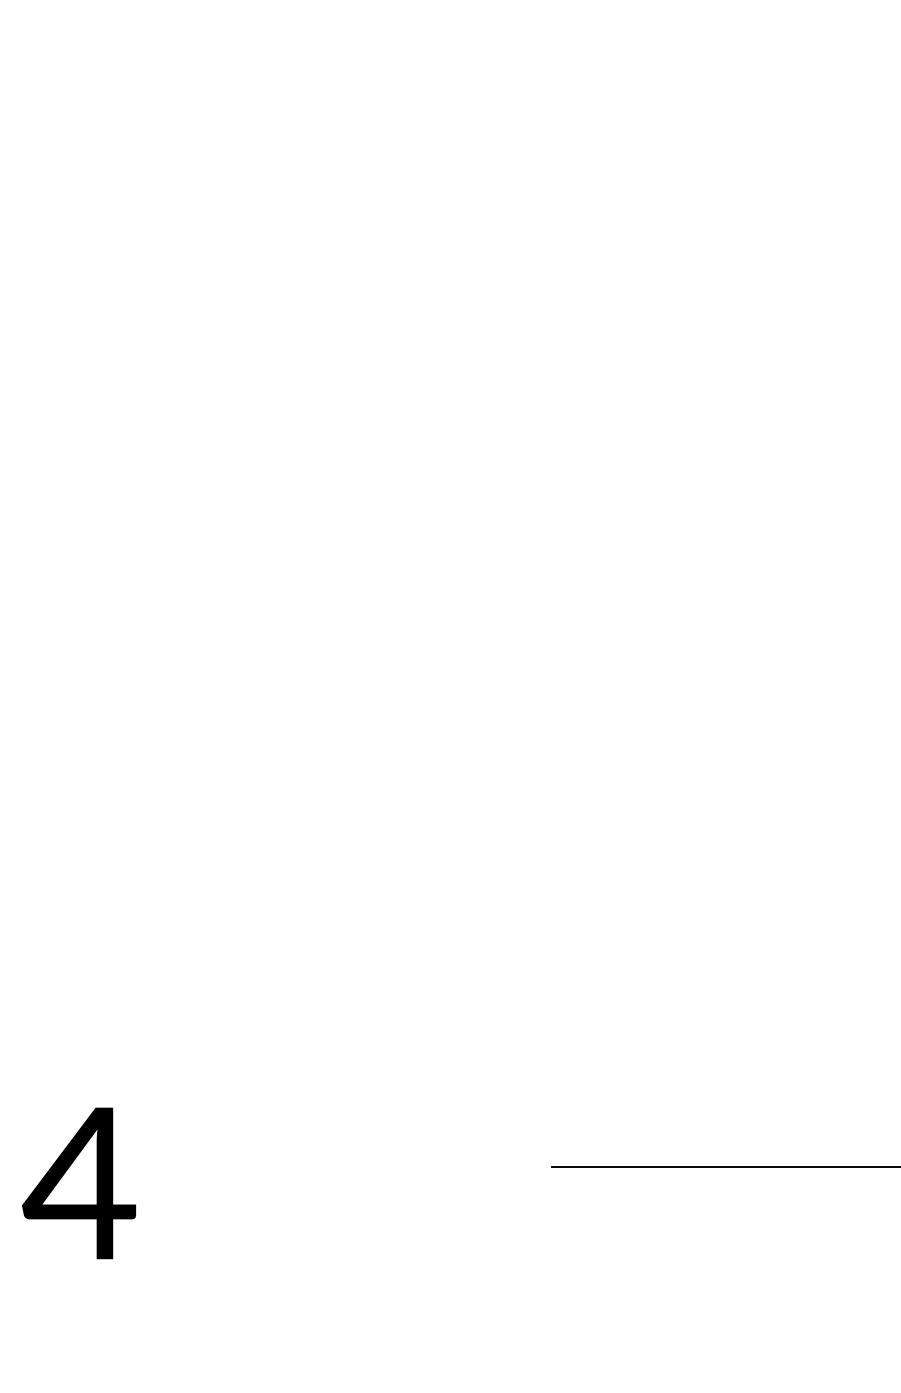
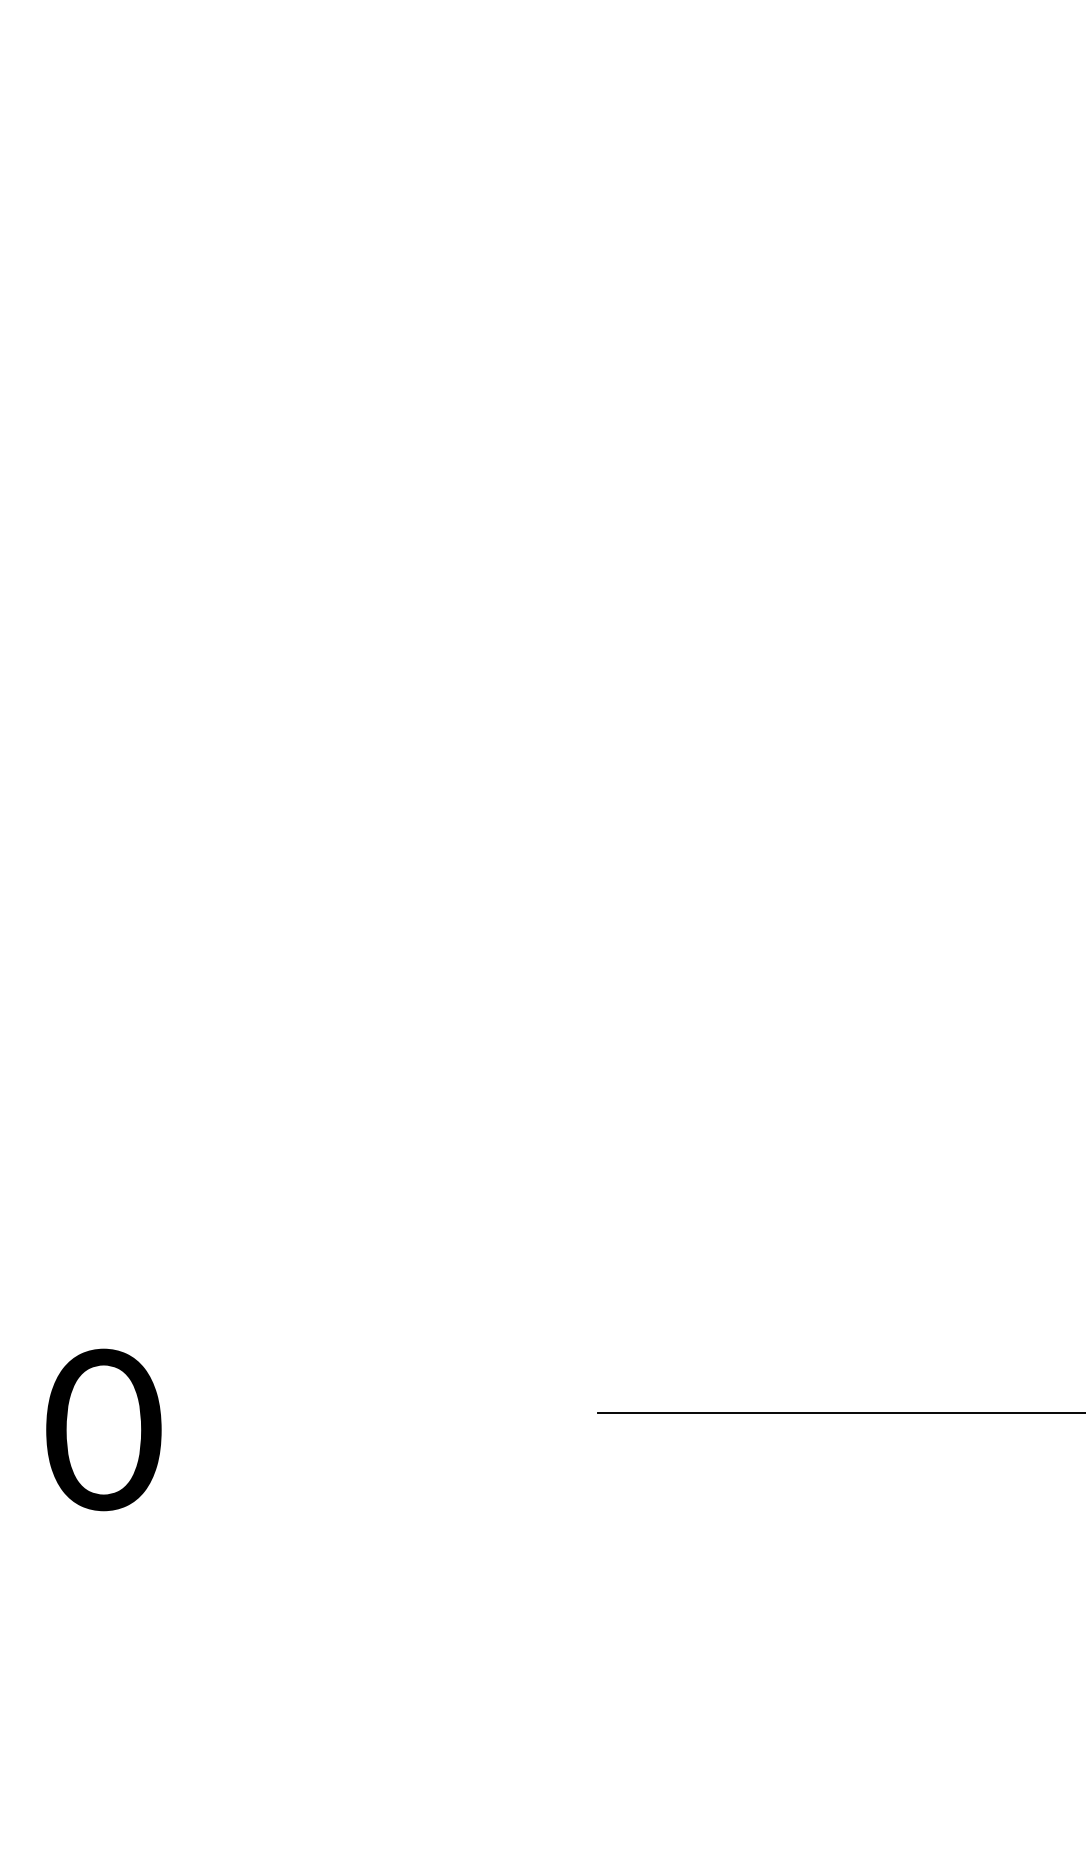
text: (78, 1182) -> (101, 1429), 4 -> 0

